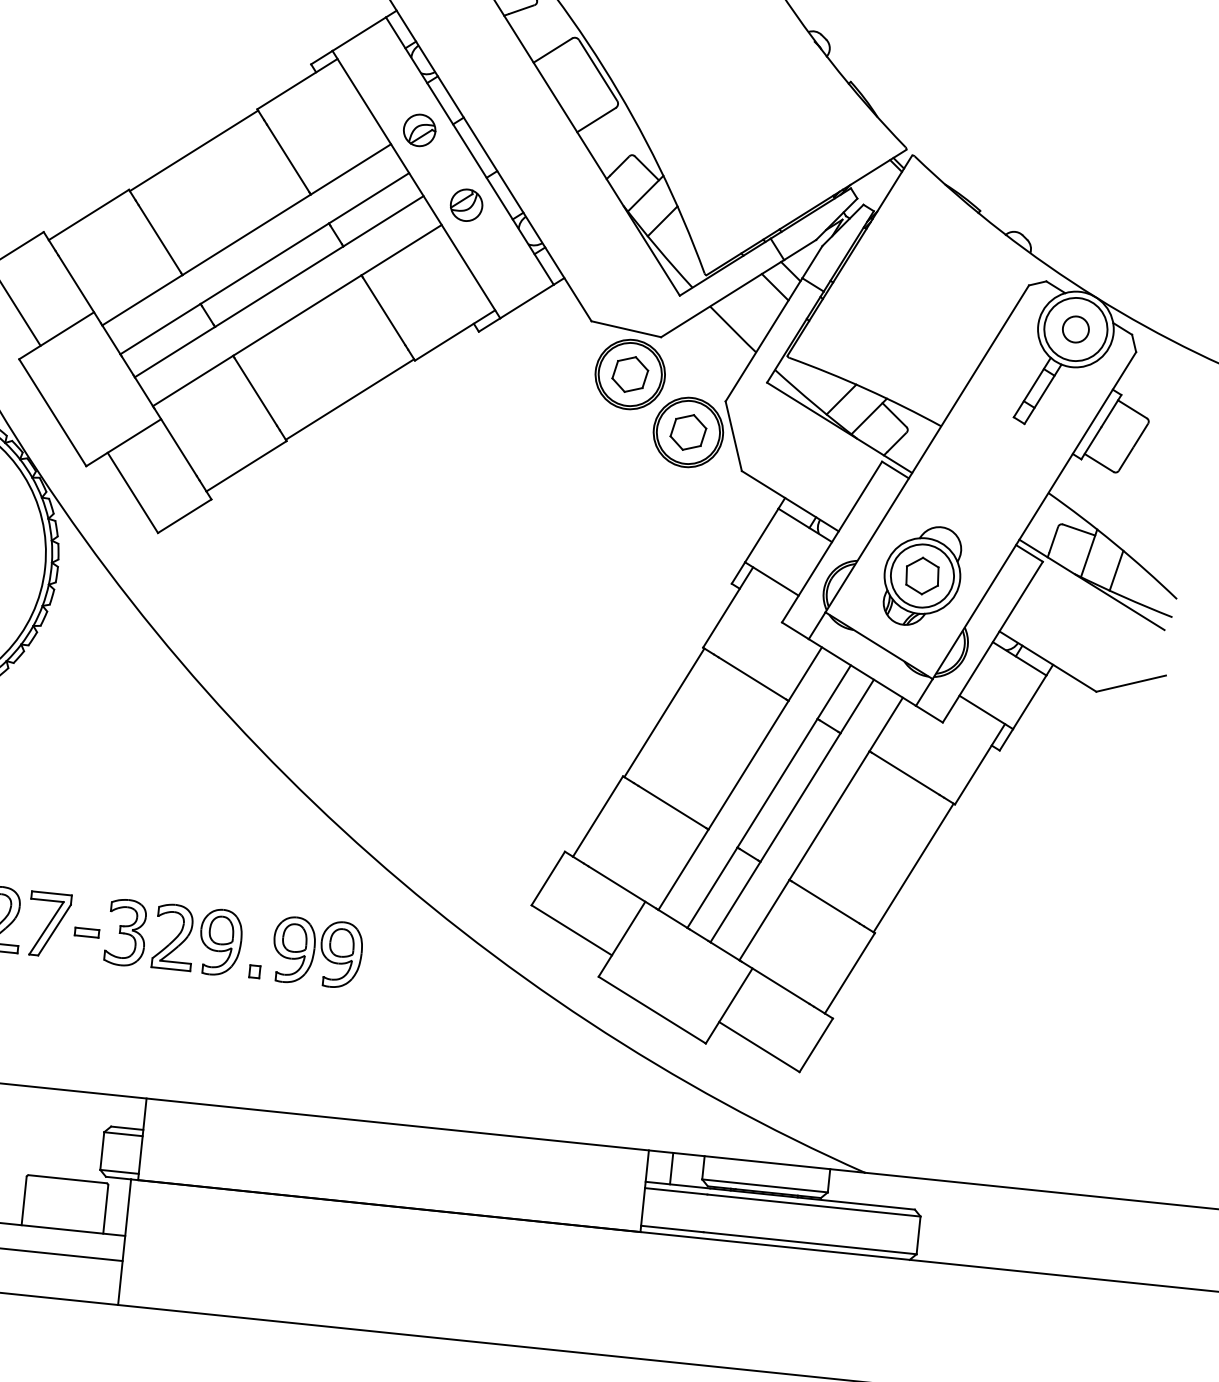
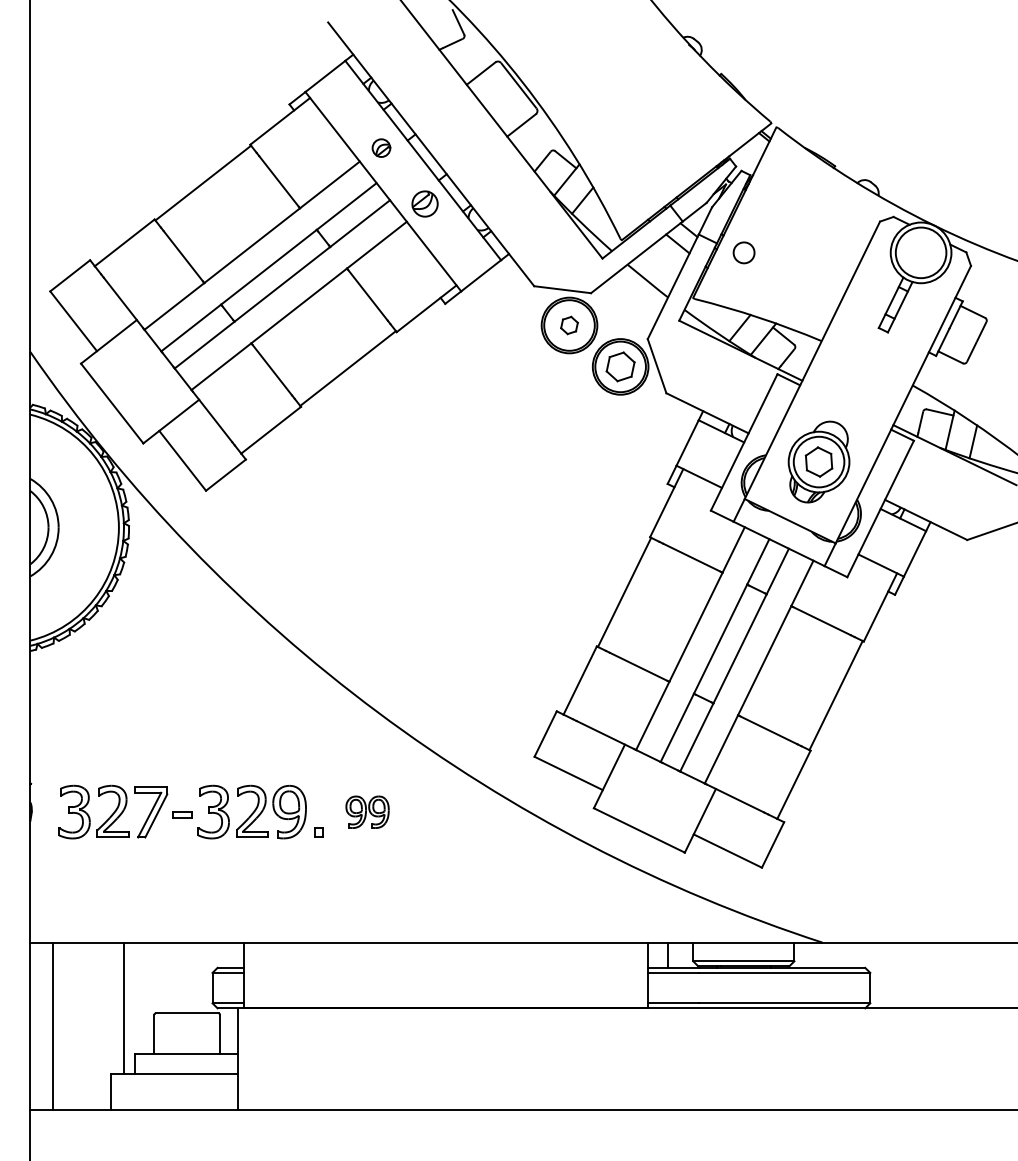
part: (419, 129) -> (381, 147), size x0.7
circle: (1075, 328) -> (743, 252), moved
part: (630, 374) -> (569, 325), size x0.6
part: (317, 952) -> (367, 812), size x0.6

